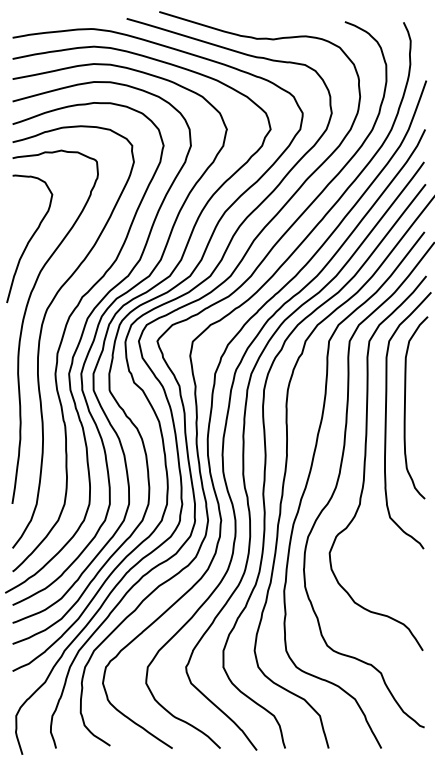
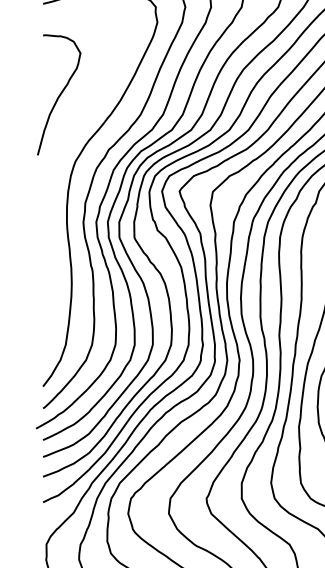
curve: (24, 320) -> (54, 171), removed

